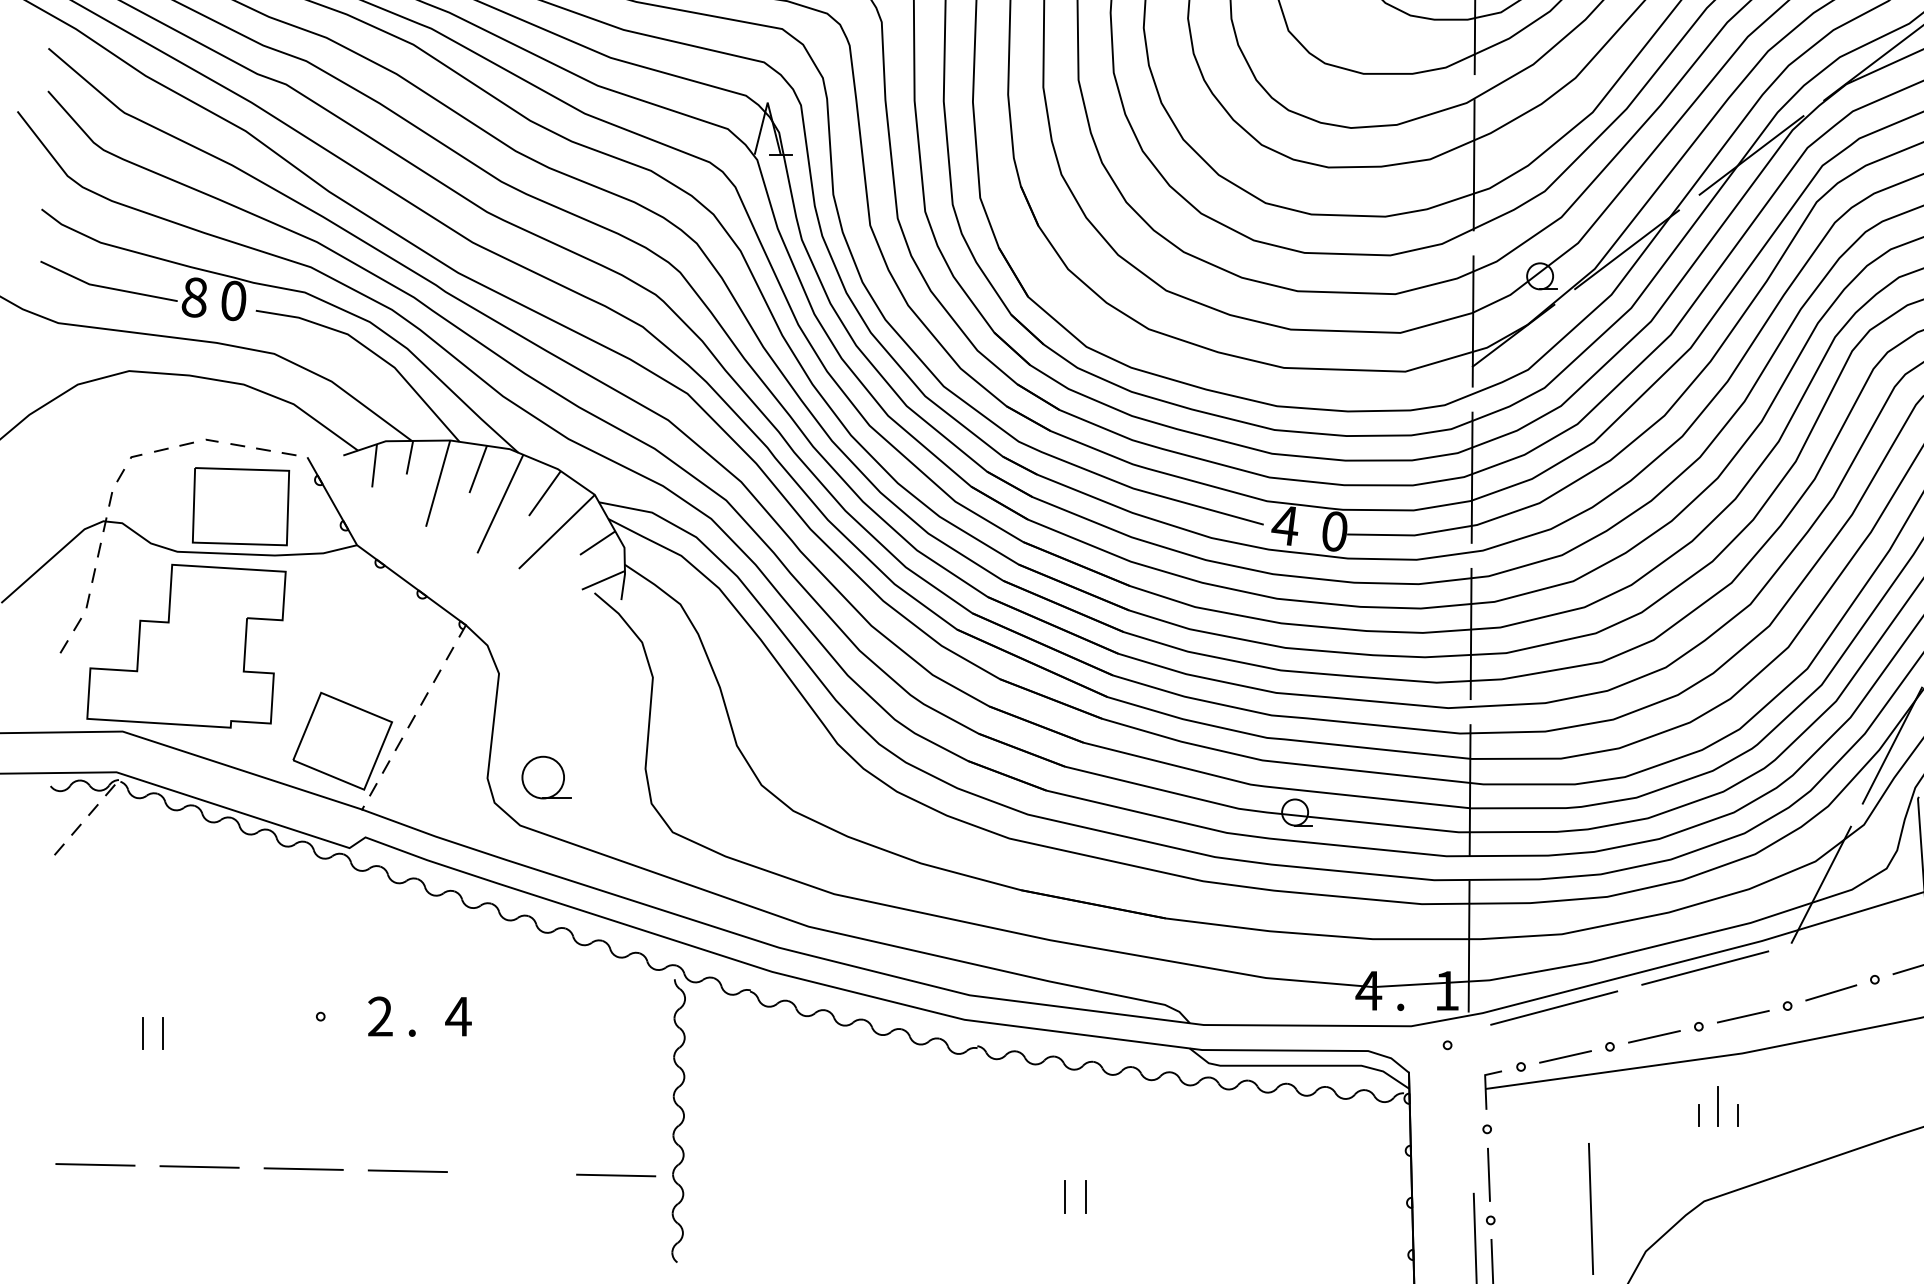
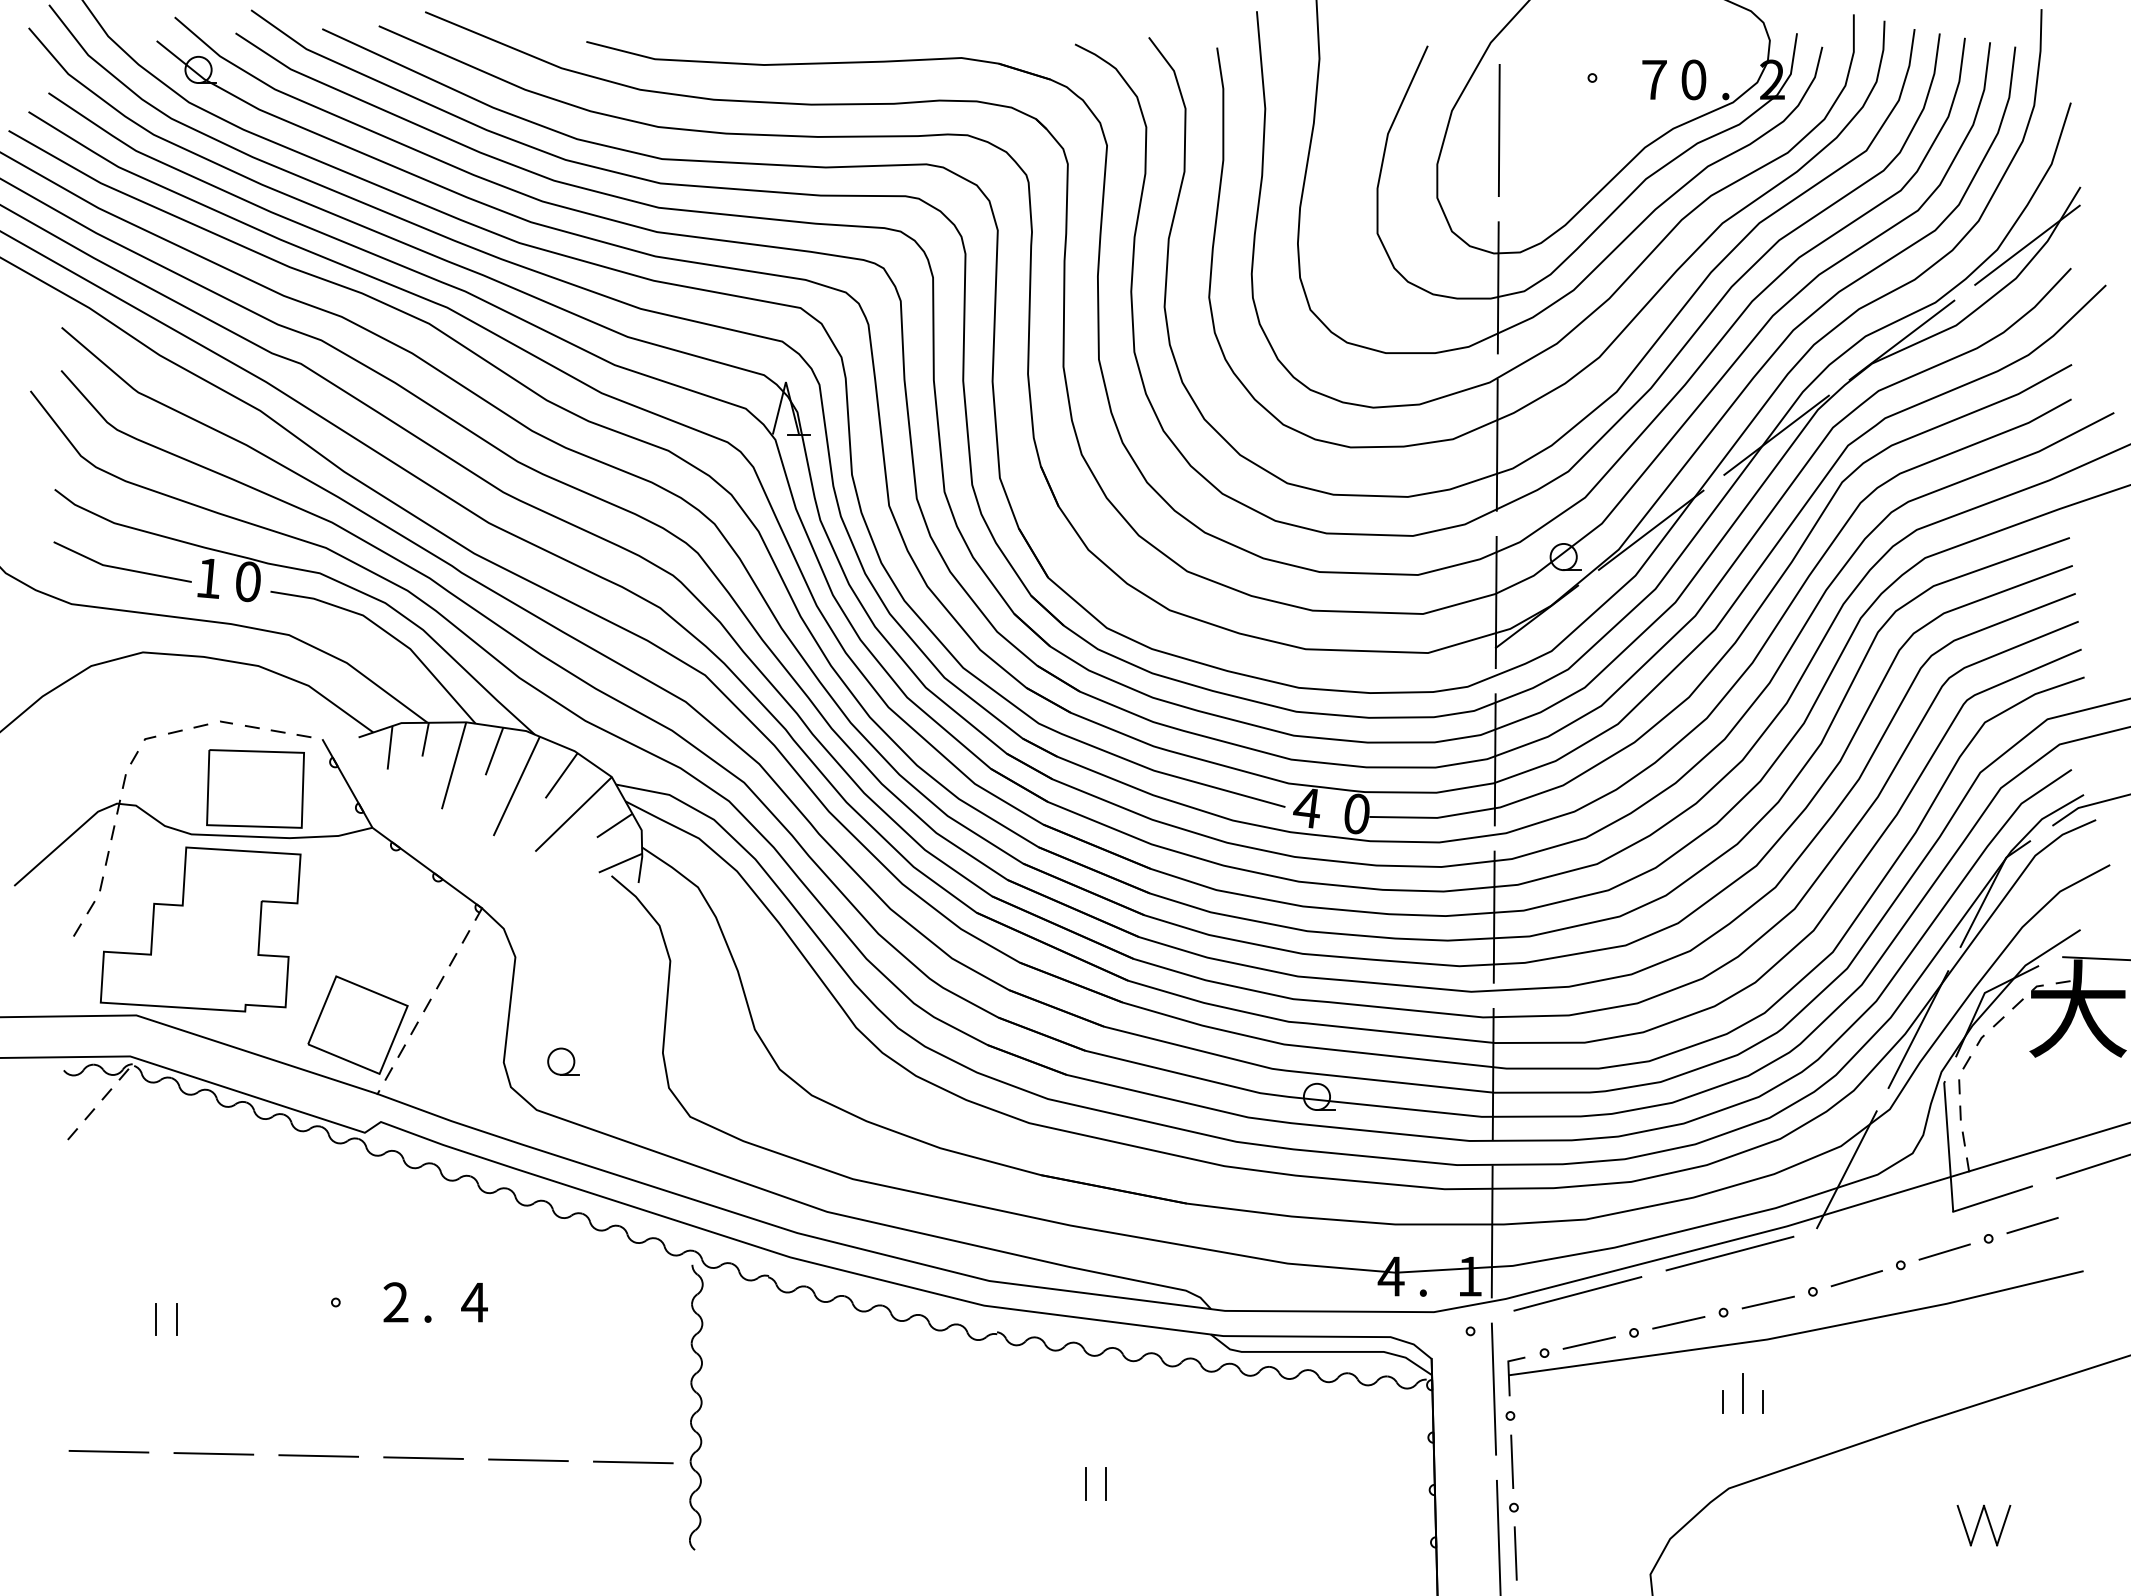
text: (194, 297) -> (208, 578), 8 -> 1
part: (546, 777) -> (563, 1061), size x0.62
line: (512, 1173) -> (528, 1460), added
line: (1590, 1208) -> (1493, 1388), moved

